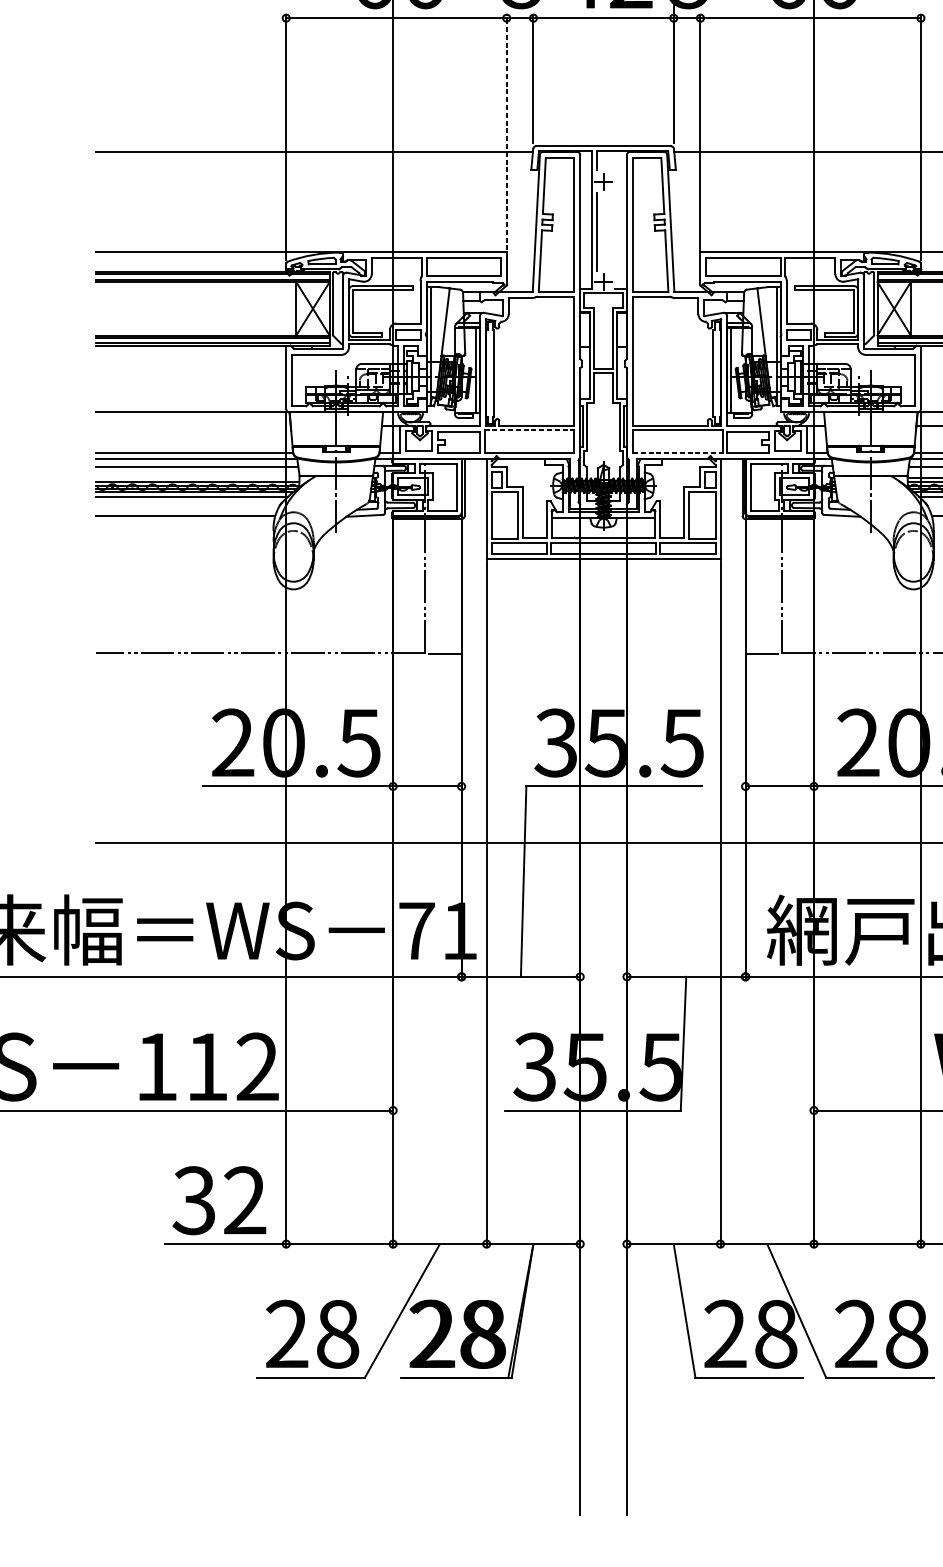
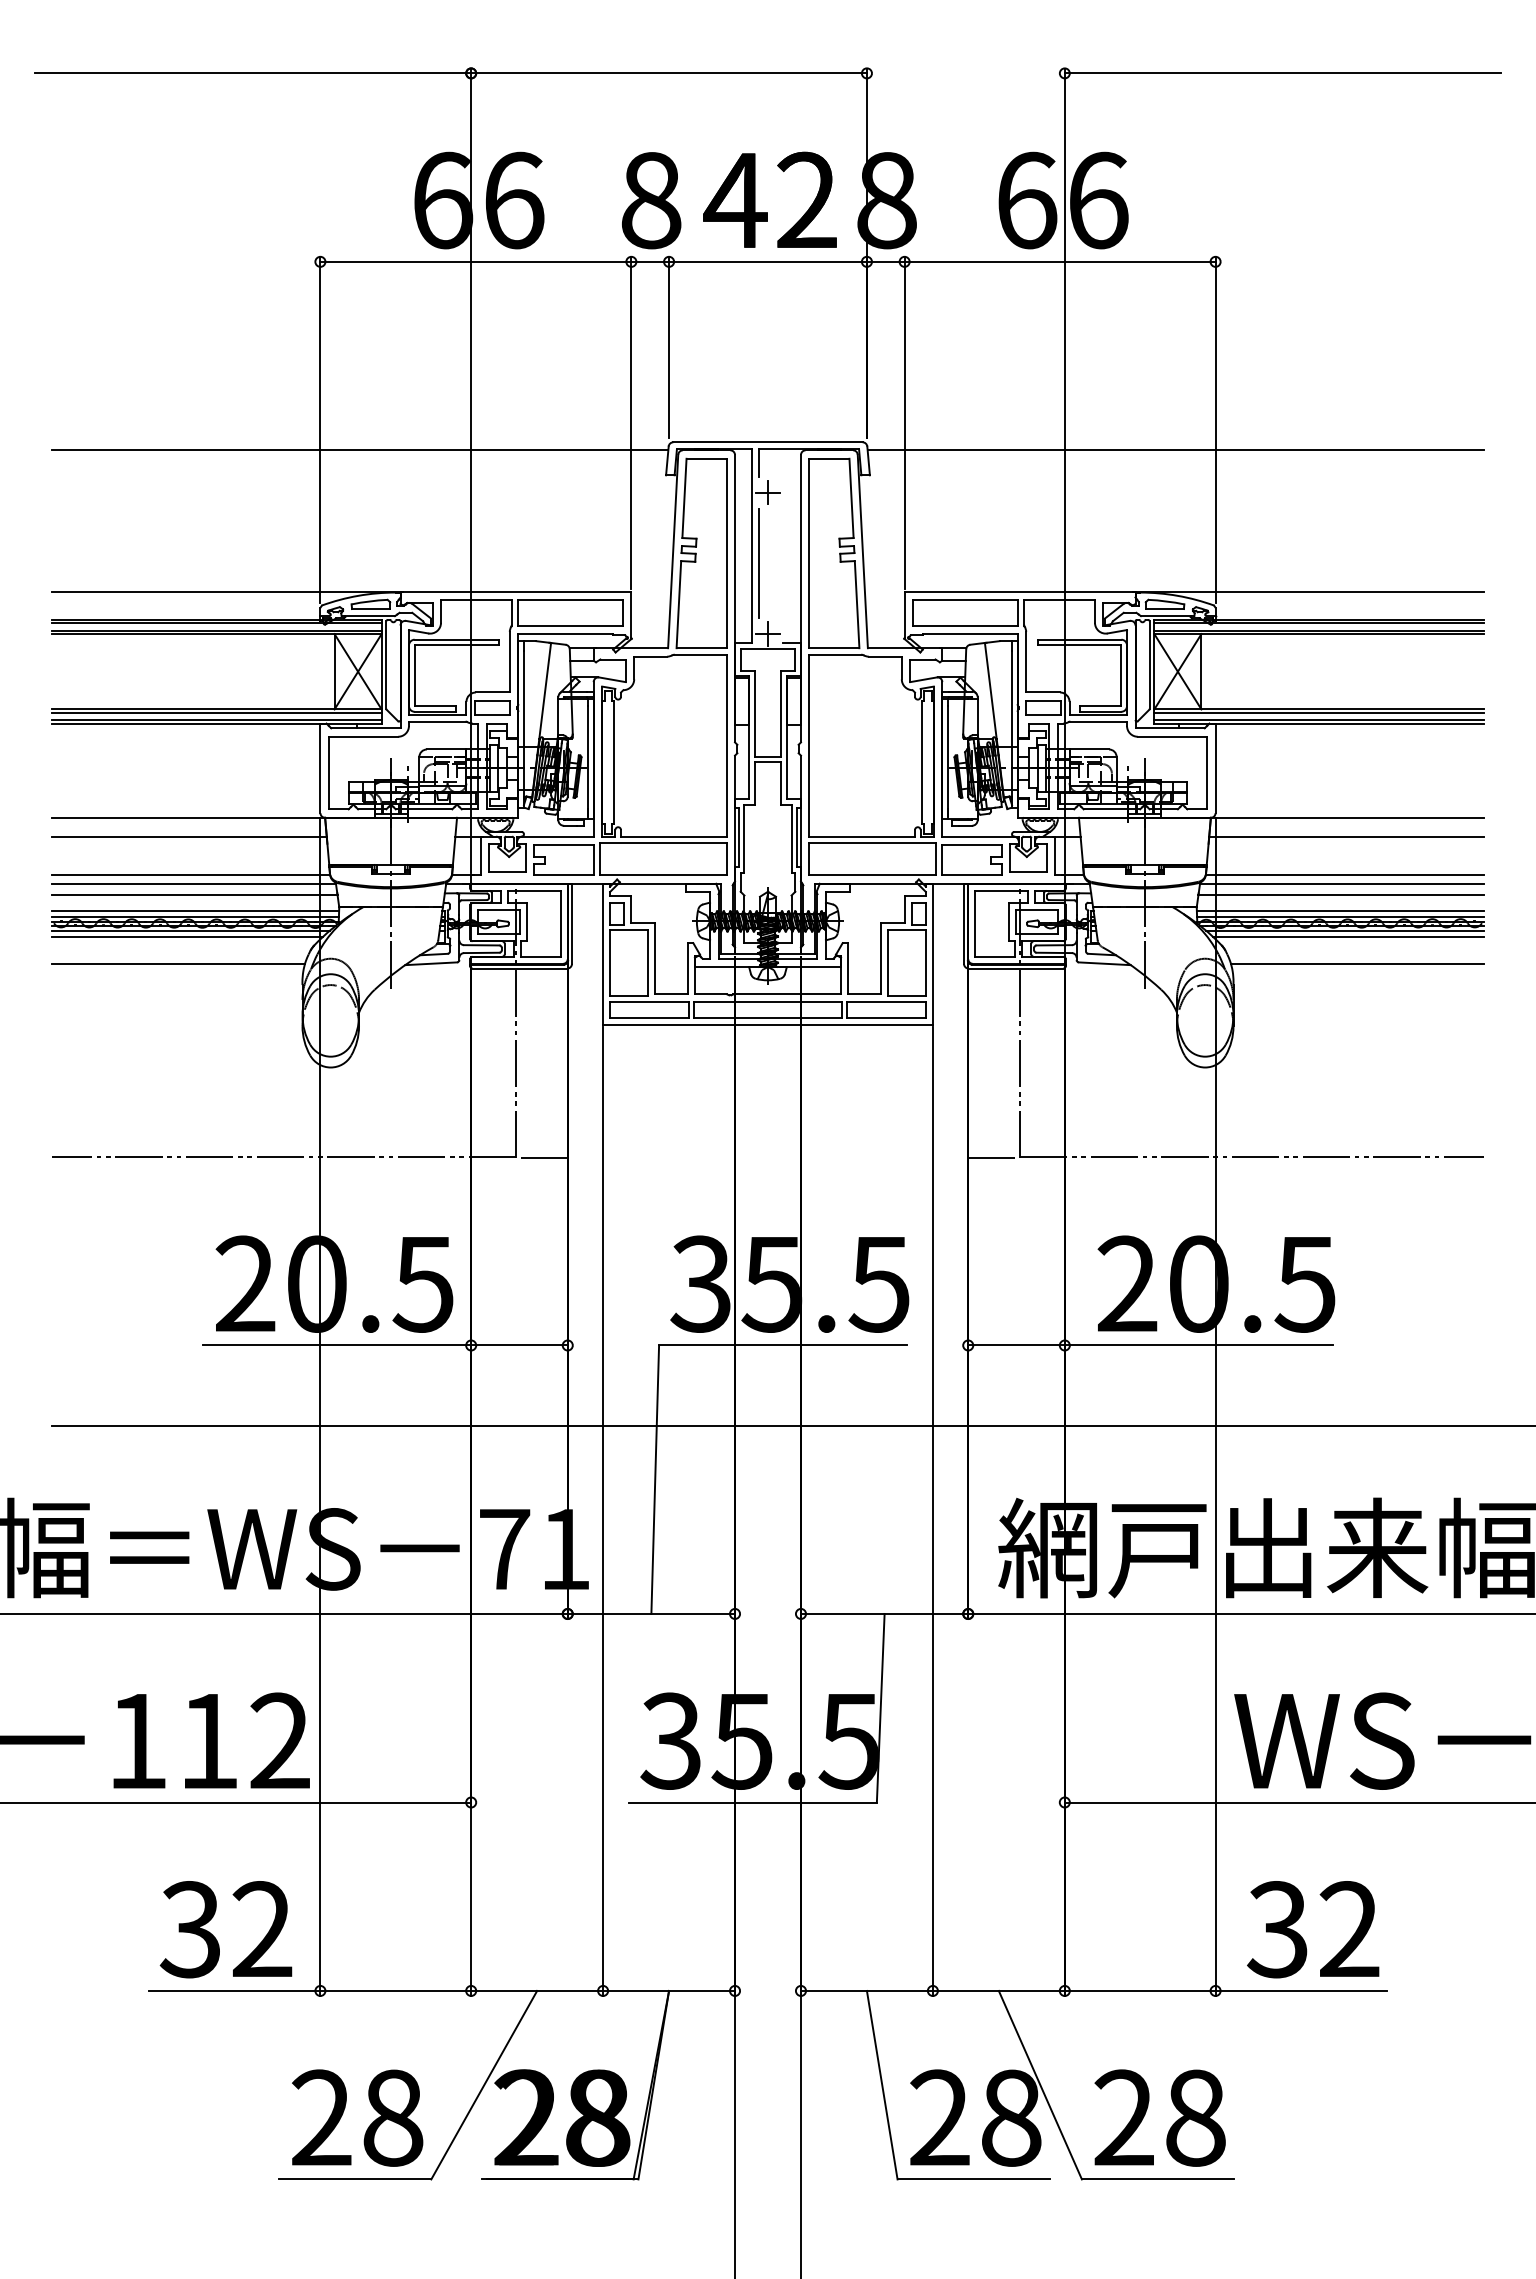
line: (506, 132) -> (631, 422), dashed -> solid
line: (192, 425) -> (188, 836), added
line: (529, 430) -> (663, 843), dashed -> solid
line: (678, 453) -> (873, 875), dashed -> solid
line: (197, 478) -> (195, 910), added

